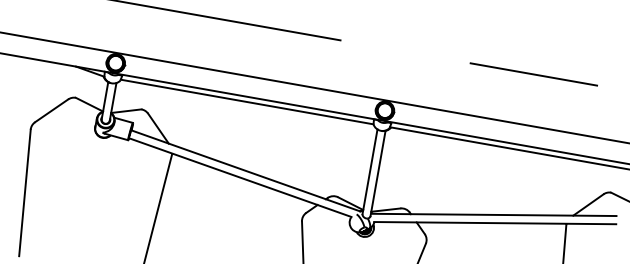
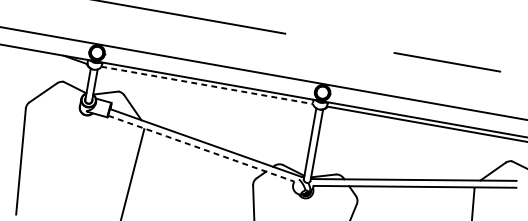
line: (247, 102) -> (207, 85), solid -> dashed
line: (240, 177) -> (201, 148), solid -> dashed

